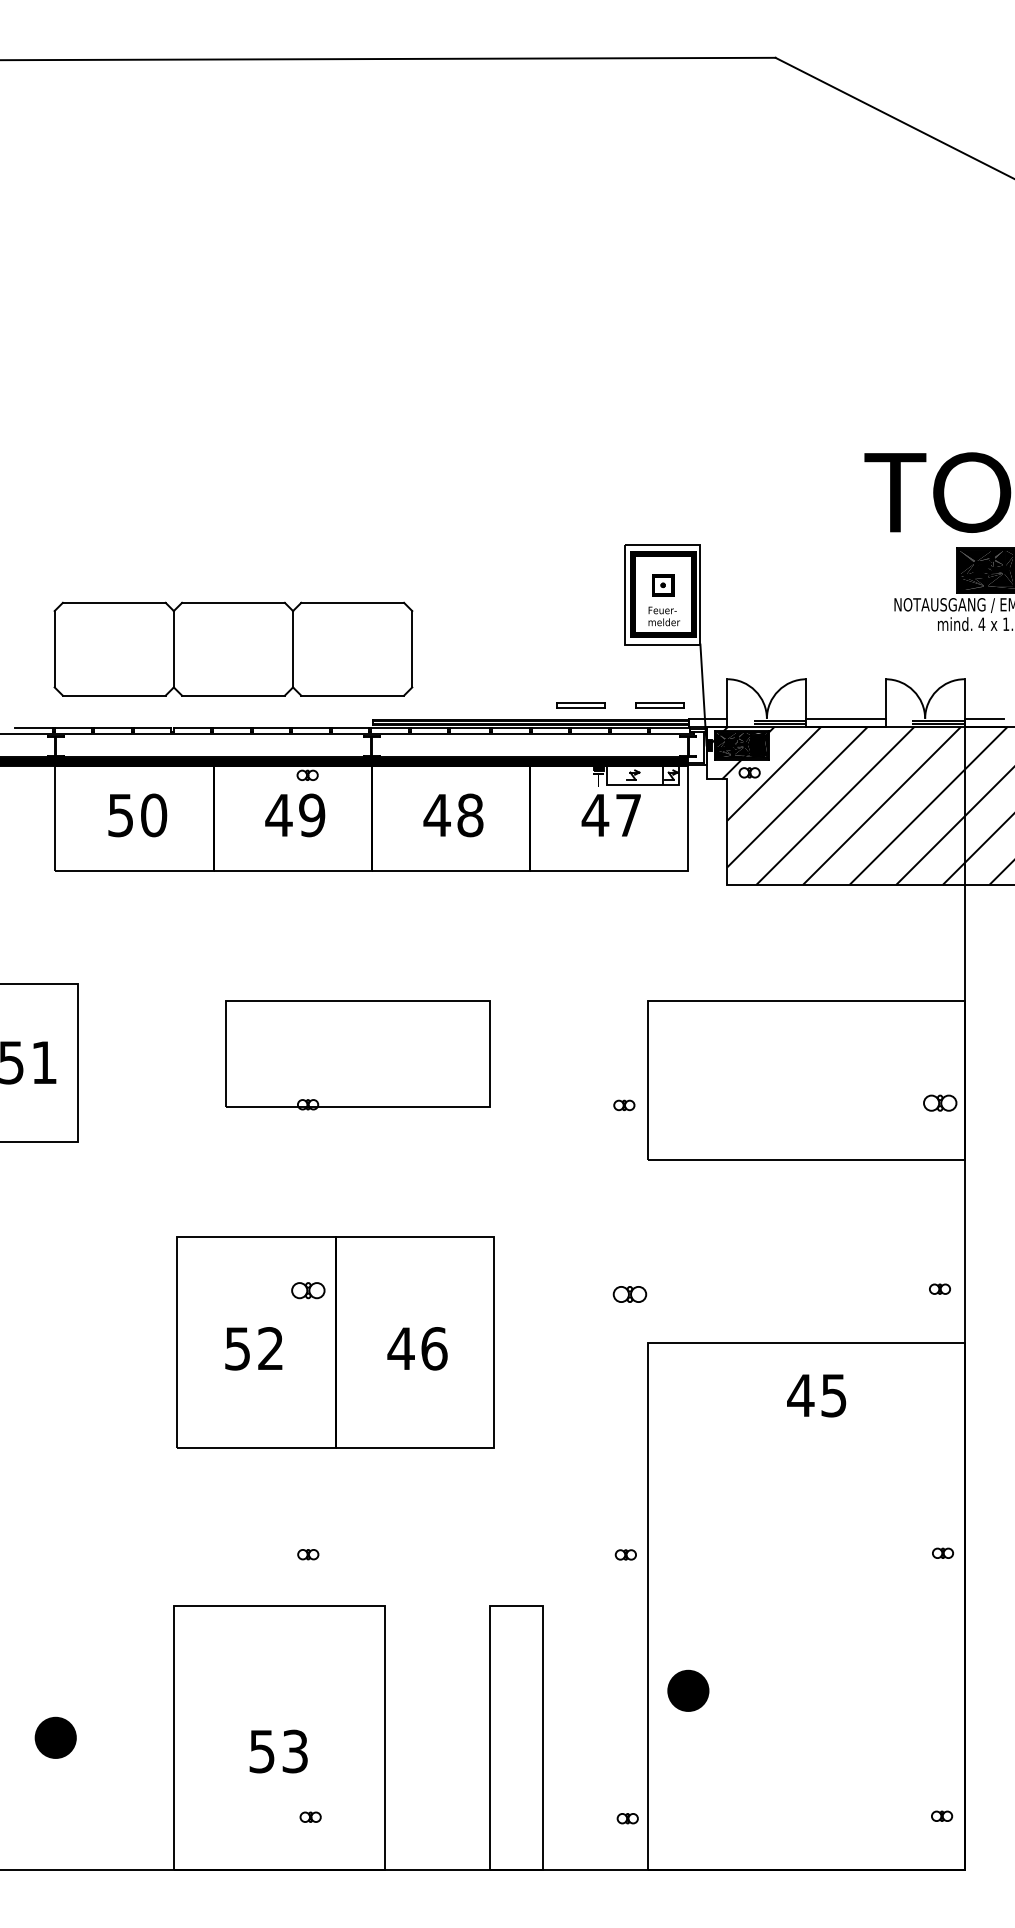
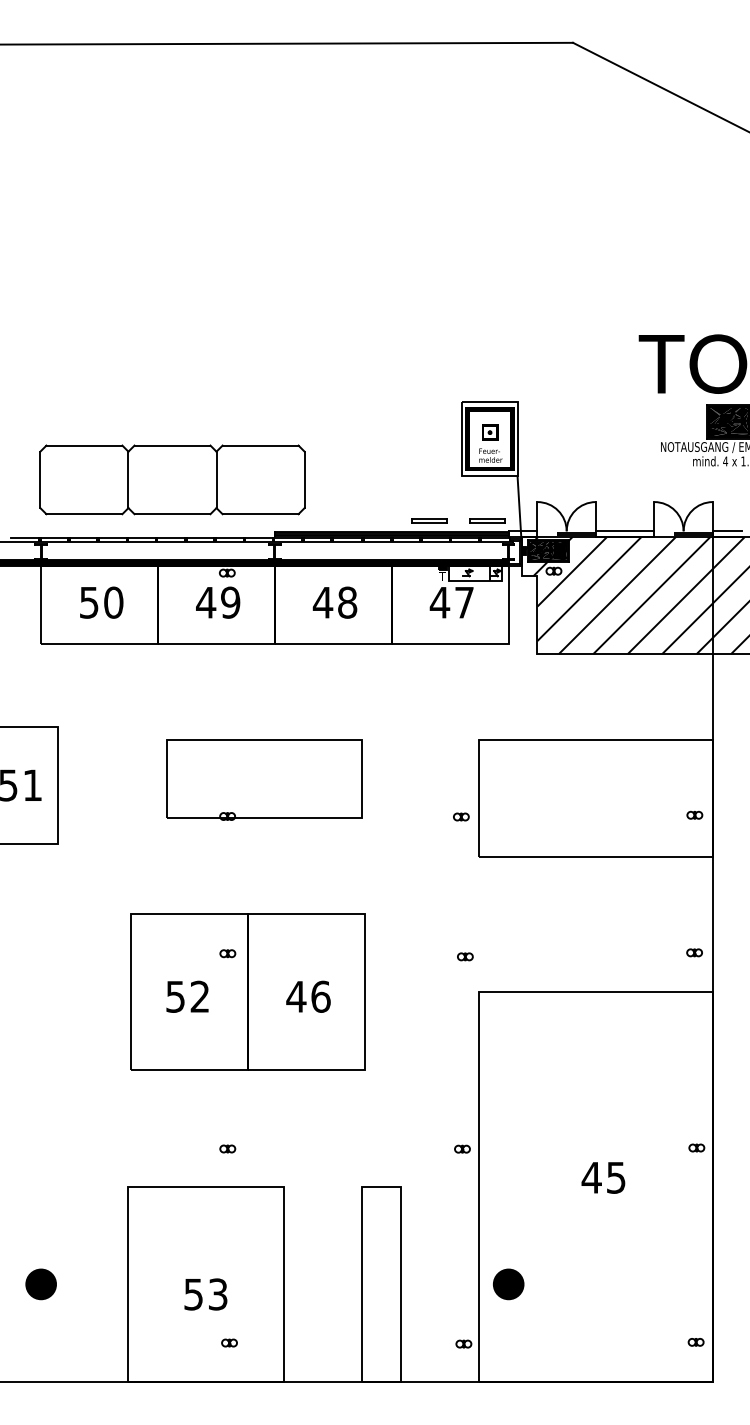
part: (940, 1102) -> (694, 814), size x0.62
part: (308, 1289) -> (227, 953), size x0.62
part: (629, 1294) -> (465, 956), size x0.62
text: (816, 1395) -> (603, 1177), moved
part: (688, 1690) -> (508, 1284), moved

